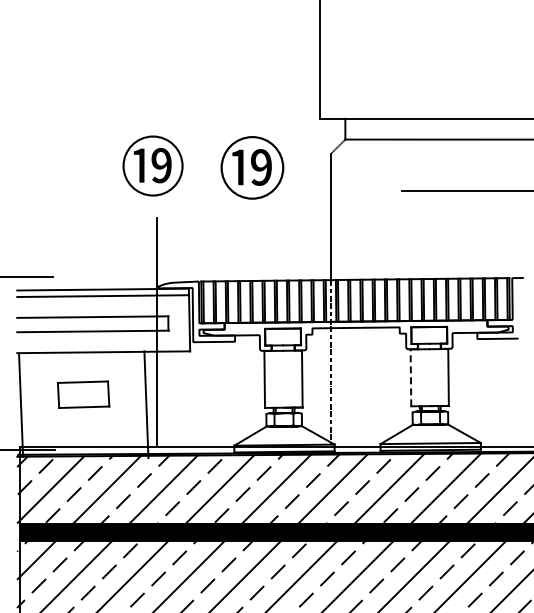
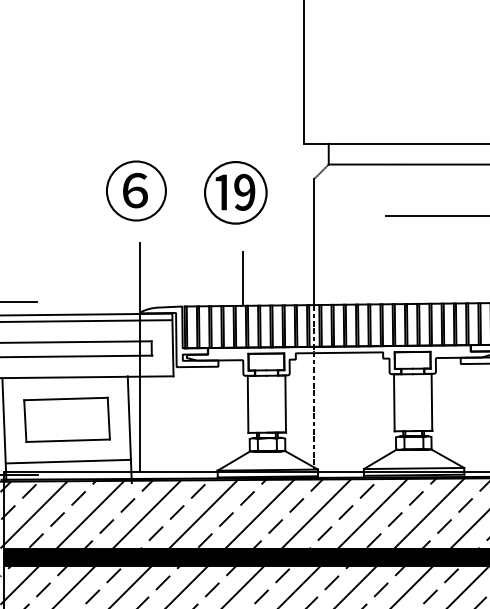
text: (152, 165) -> (135, 190), ⑲ -> ⑥
line: (259, 253) -> (242, 278), added
line: (410, 377) -> (393, 402), dashed -> solid
part: (83, 394) -> (66, 419), size x1.67
line: (84, 436) -> (67, 461), added

